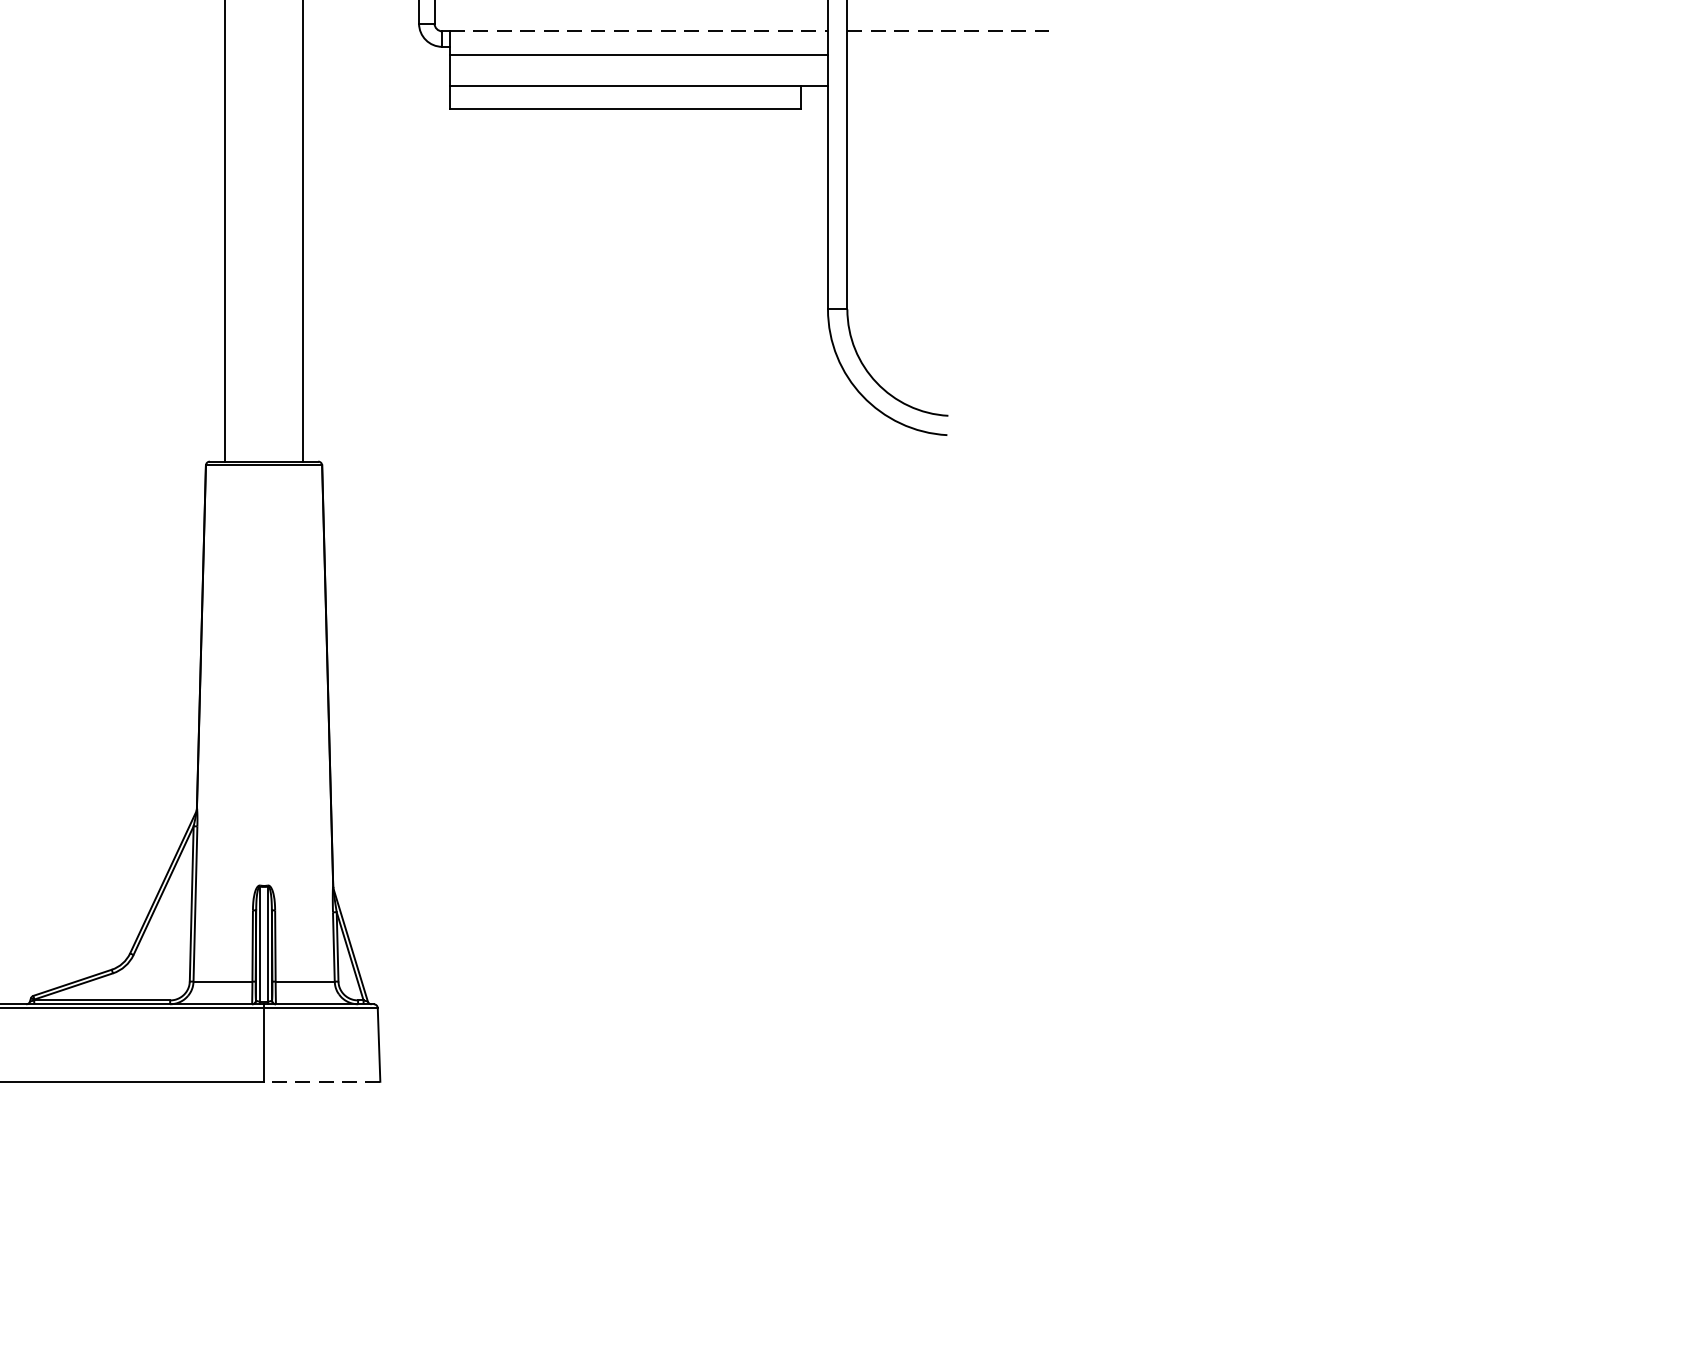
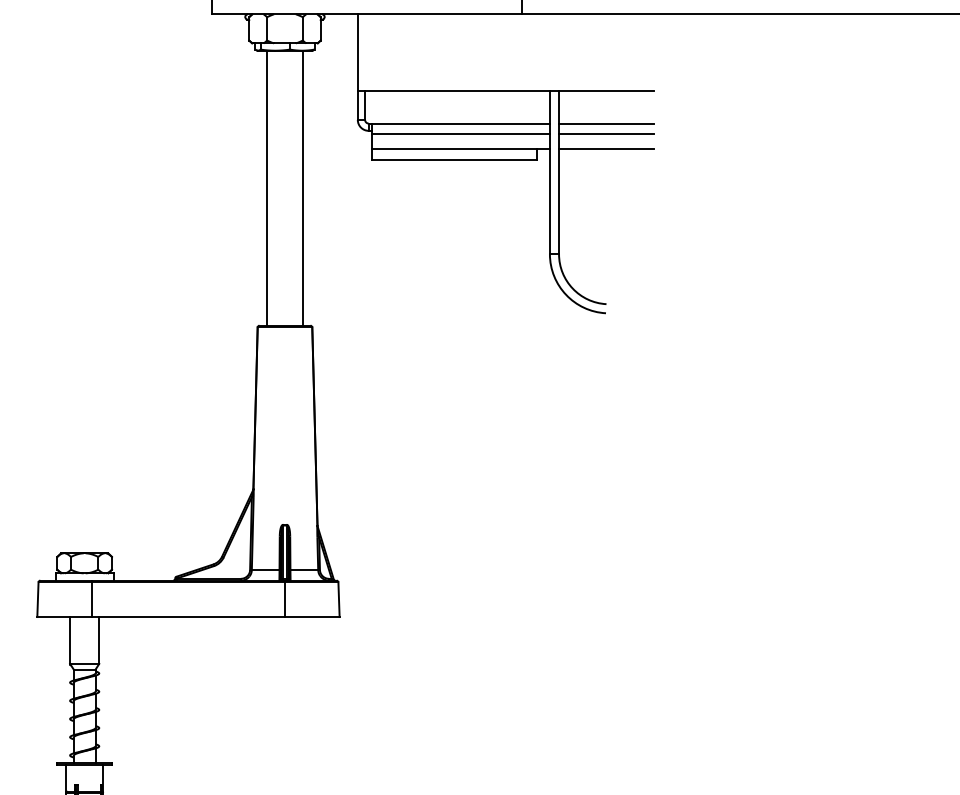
line: (639, 31) -> (461, 123), dashed -> solid
line: (948, 31) -> (606, 123), dashed -> solid
line: (948, 54) -> (606, 134), added
line: (948, 86) -> (606, 149), added
line: (320, 1082) -> (311, 617), dashed -> solid

